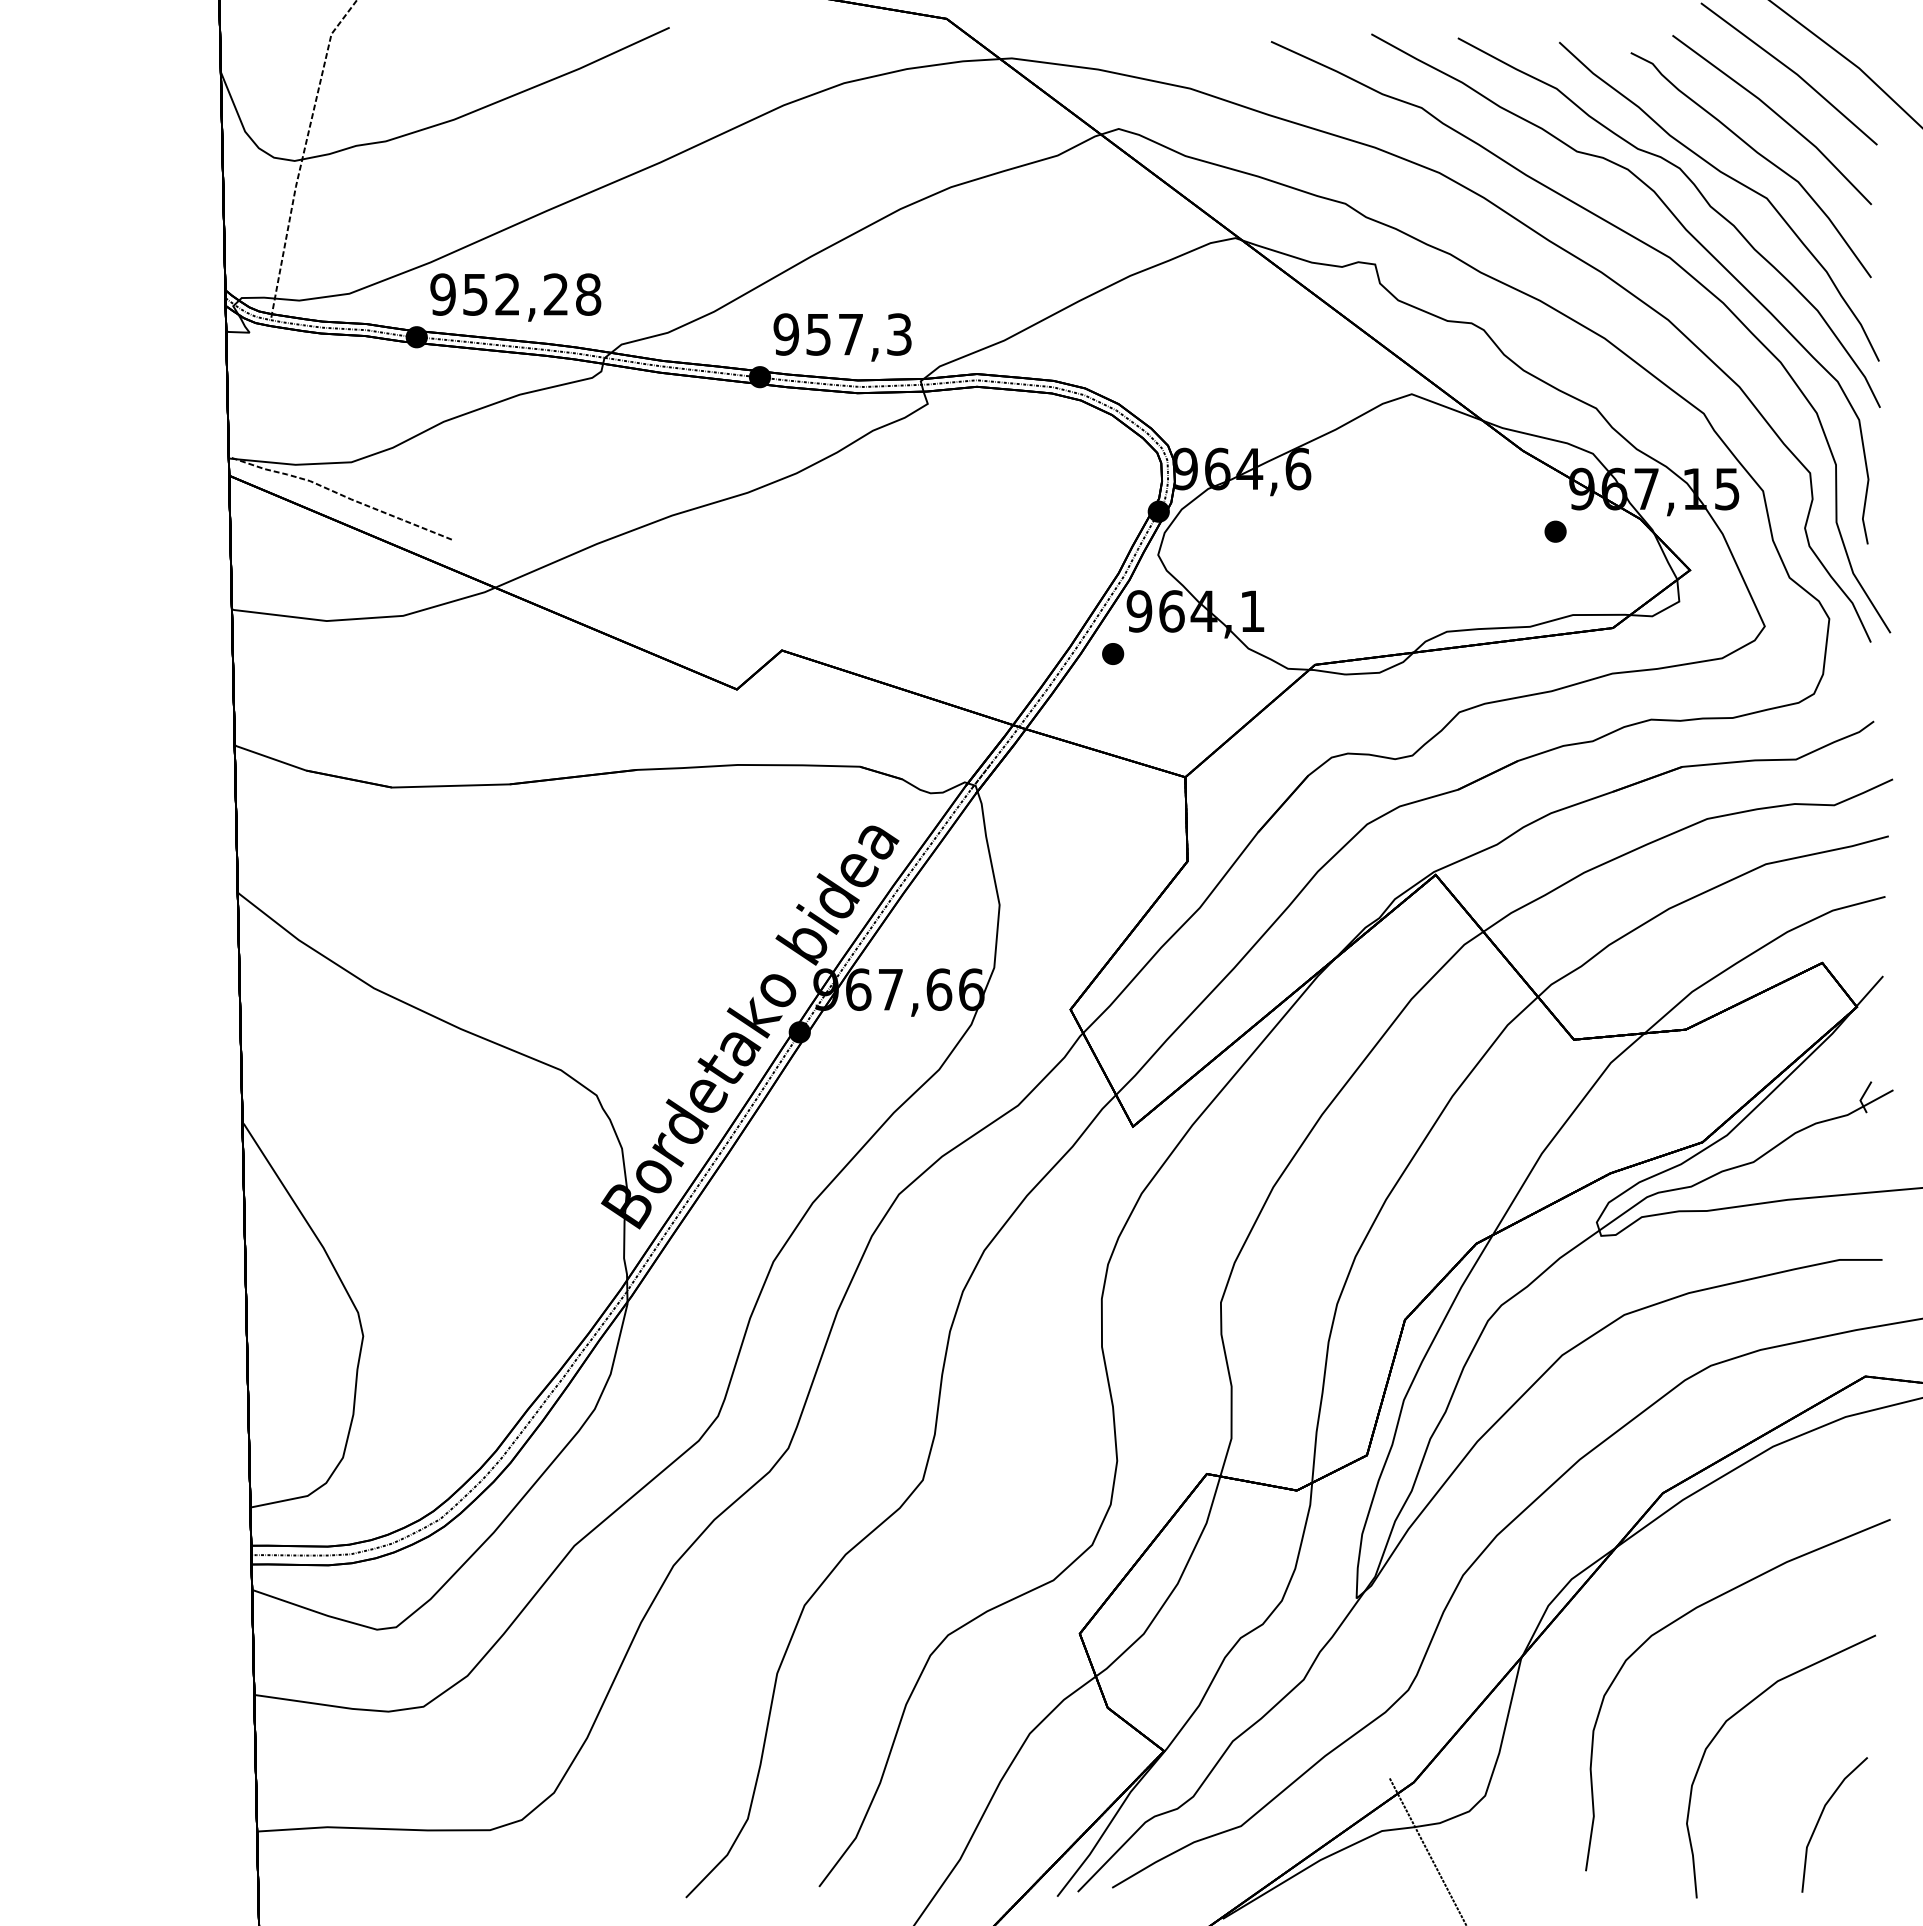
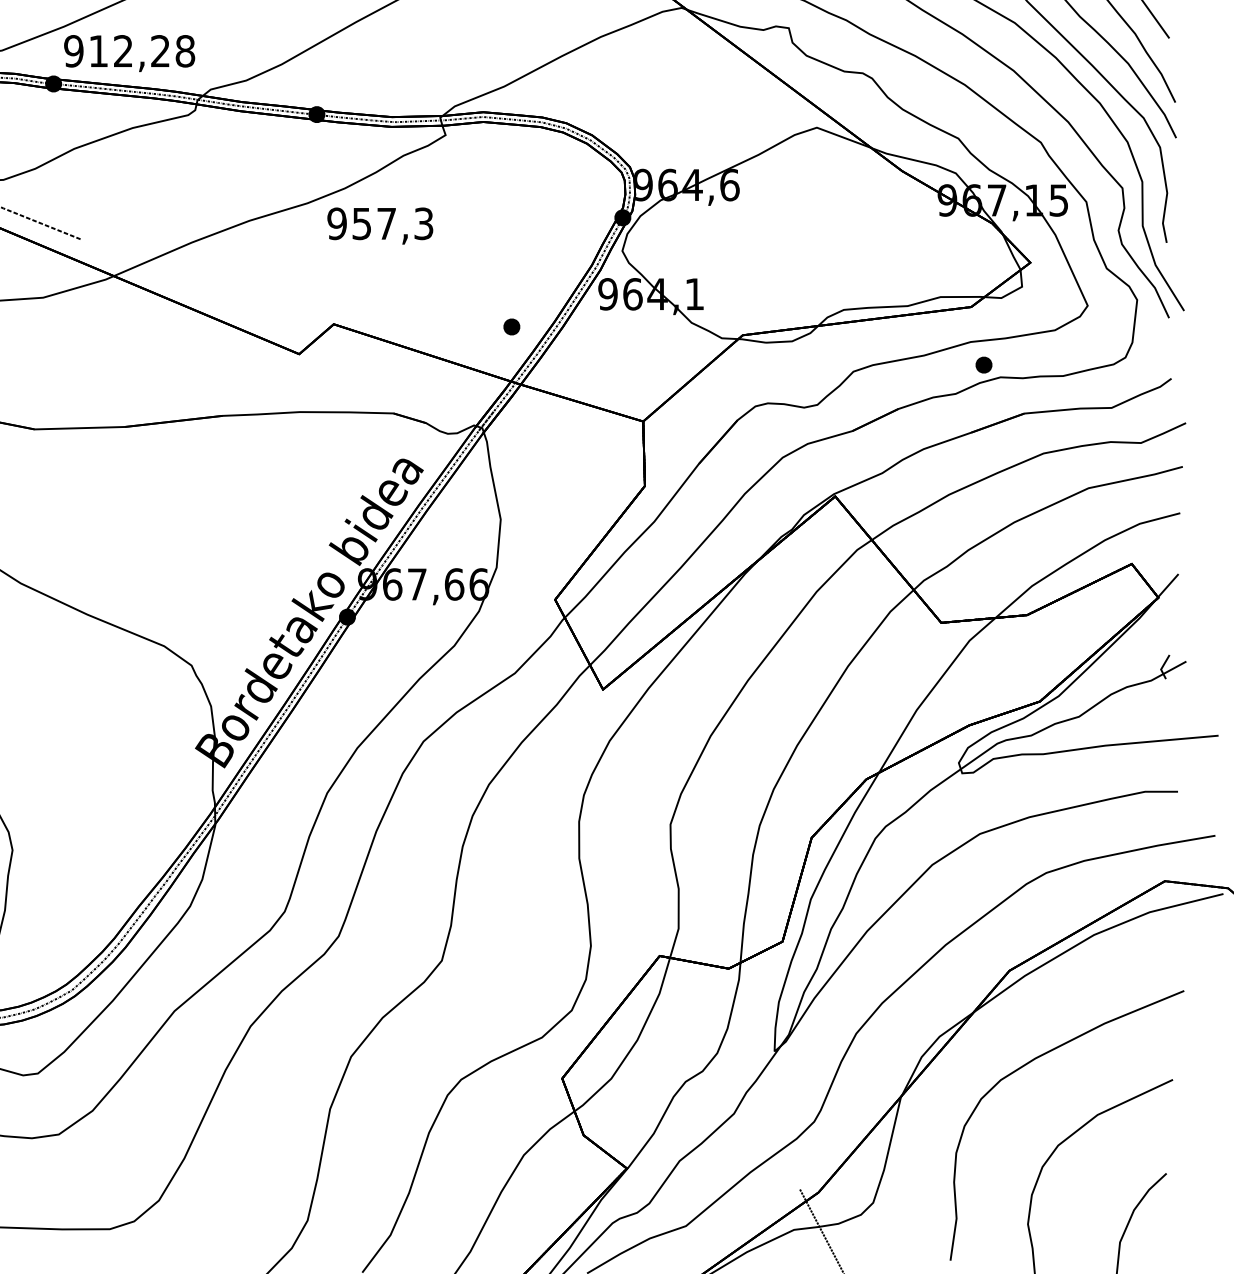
text: (475, 294) -> (98, 51), 952,28 -> 912,28
text: (842, 337) -> (380, 226), moved
part: (1555, 531) -> (983, 364), moved
part: (1113, 653) -> (512, 326), moved

